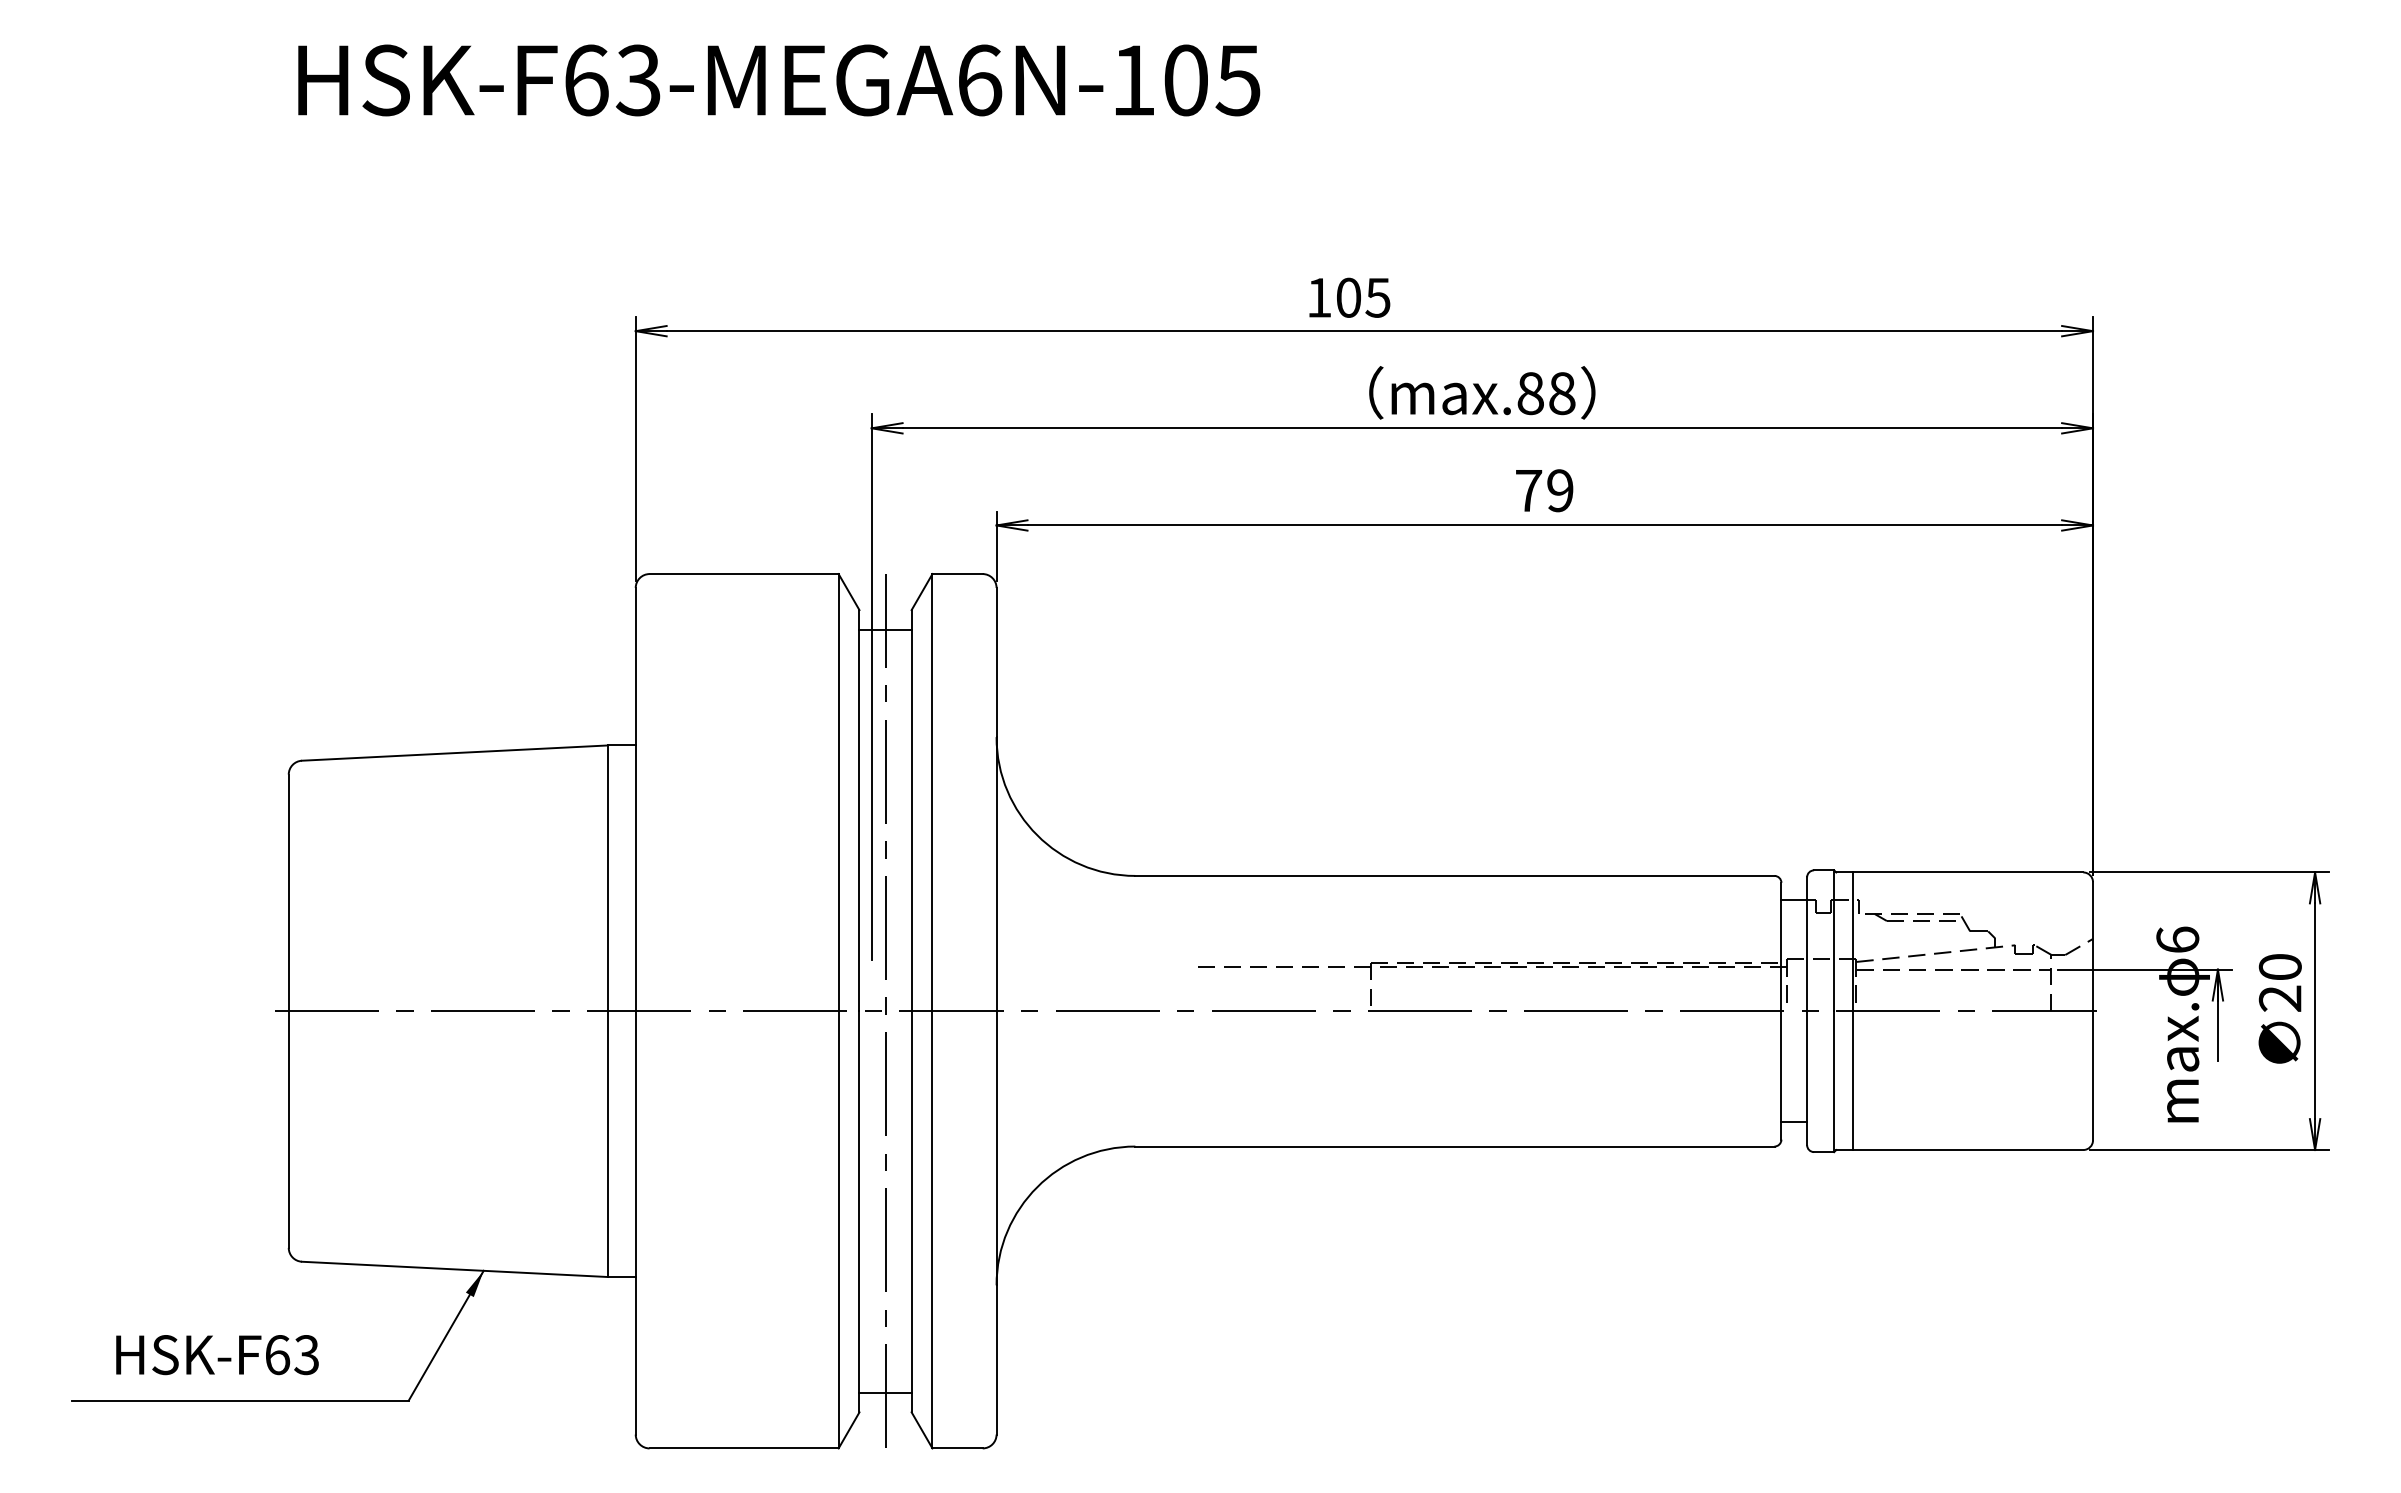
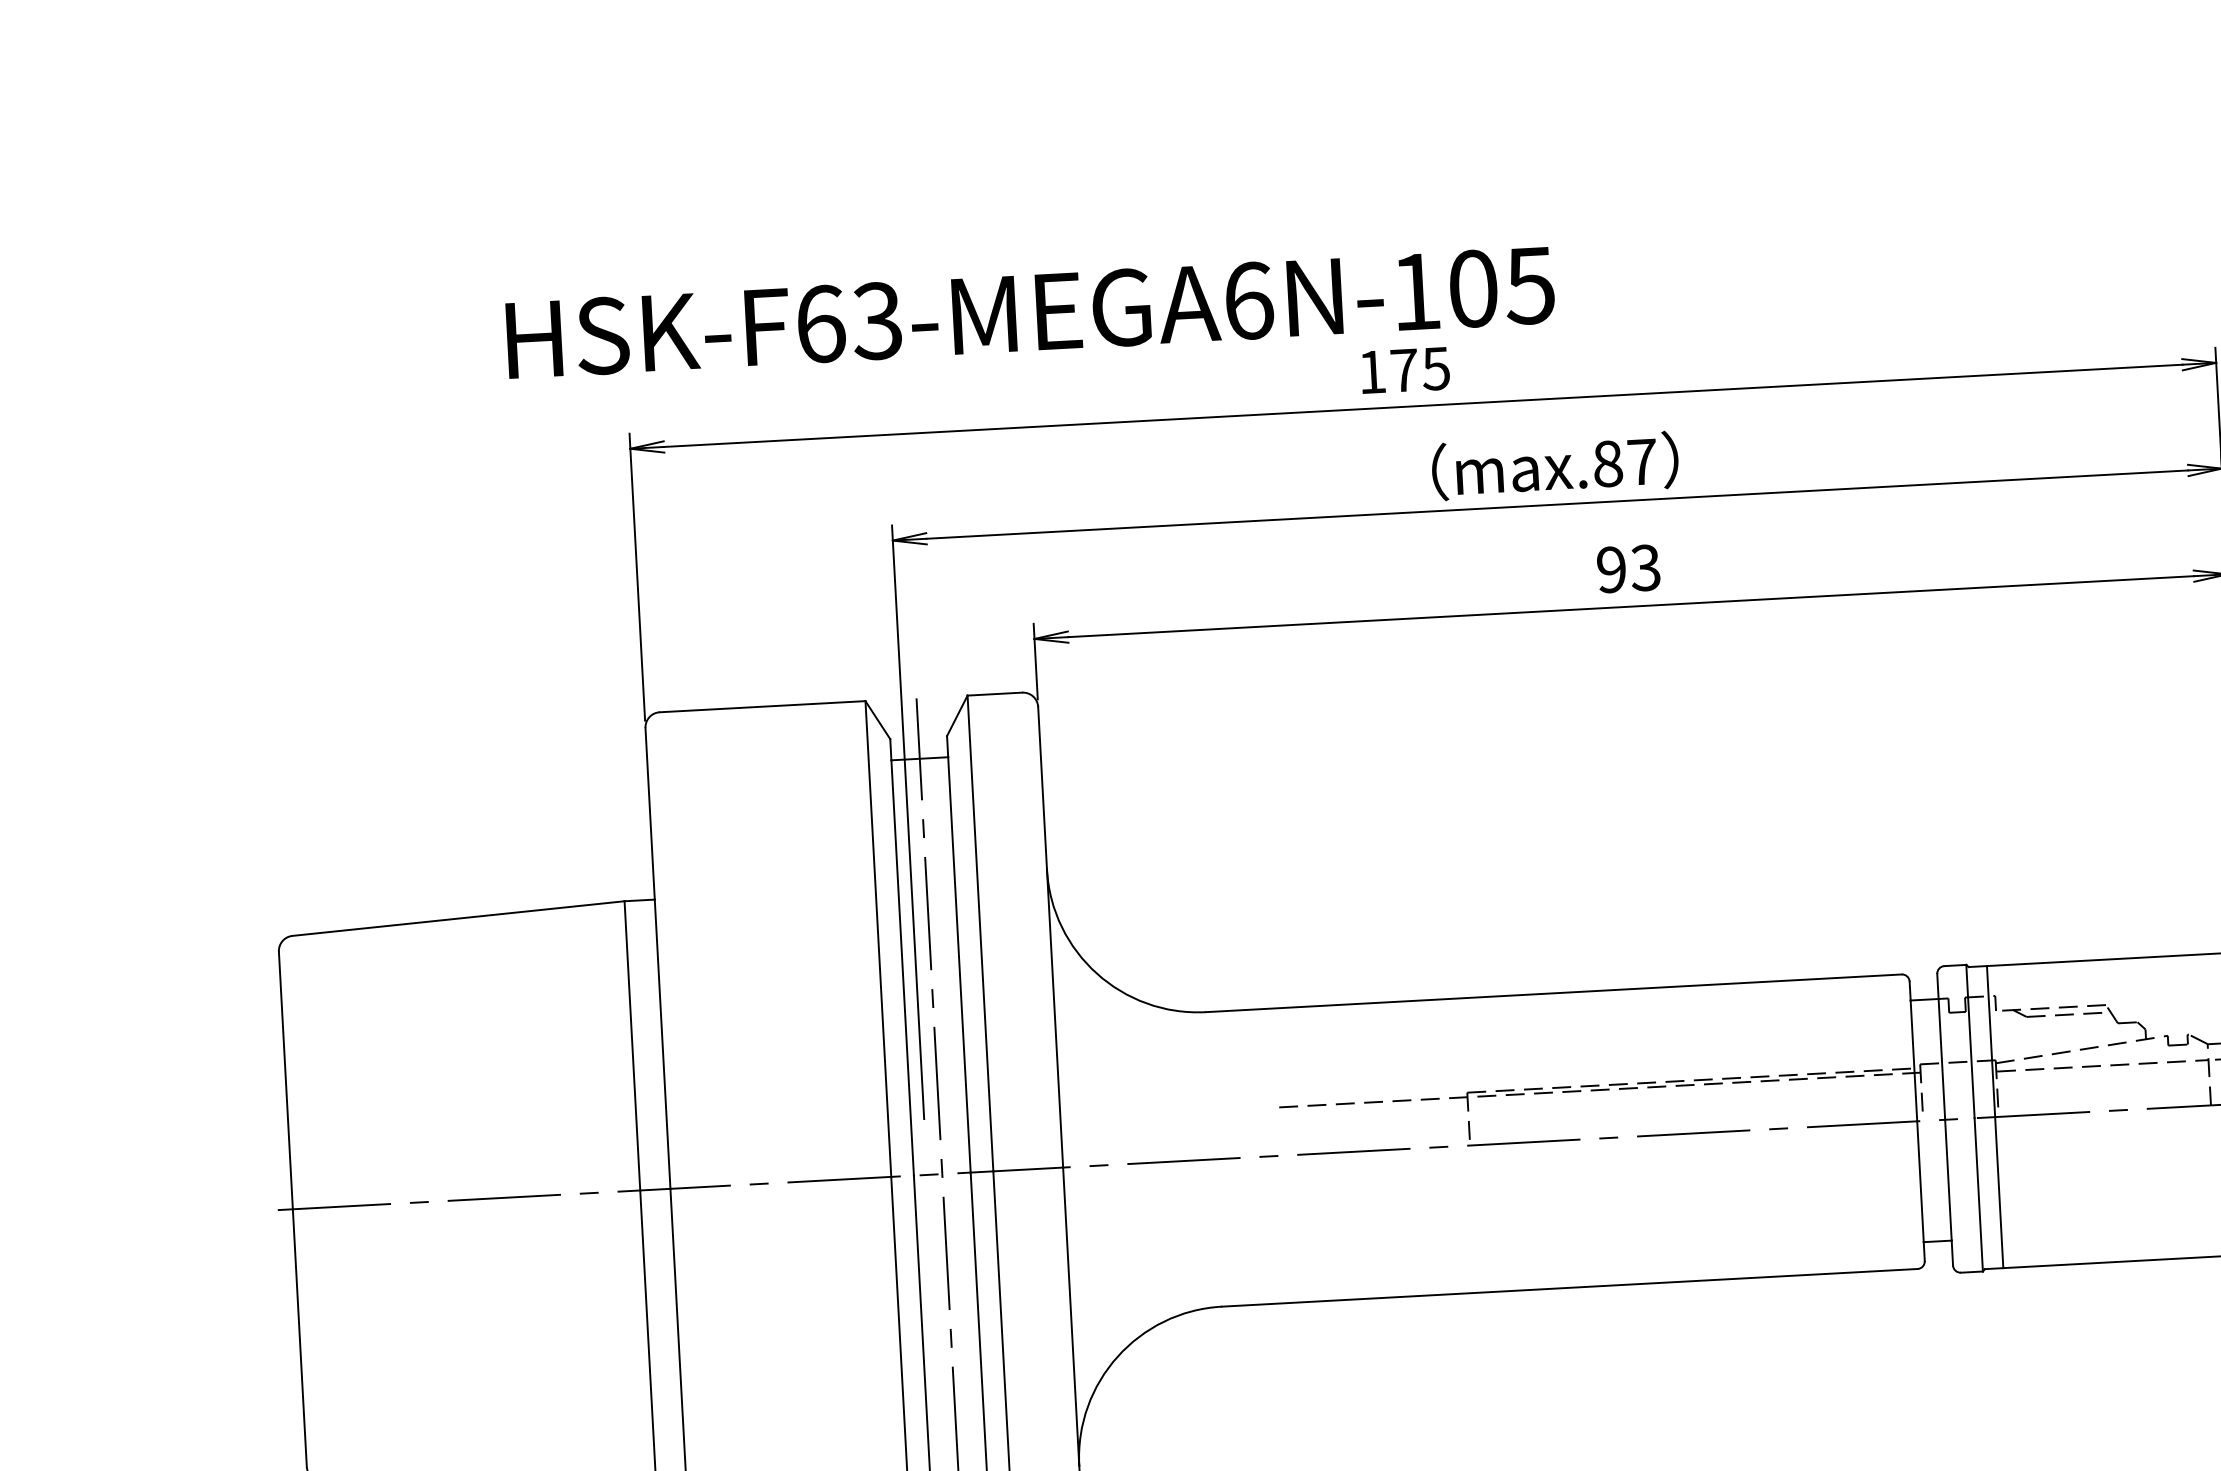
text: (779, 80) -> (1030, 312), moved
text: (1348, 297) -> (1404, 370), 105 -> 175
text: (1562, 393) -> (1642, 461), max.88 -> max.87
text: (1544, 490) -> (1628, 568), 79 -> 93

